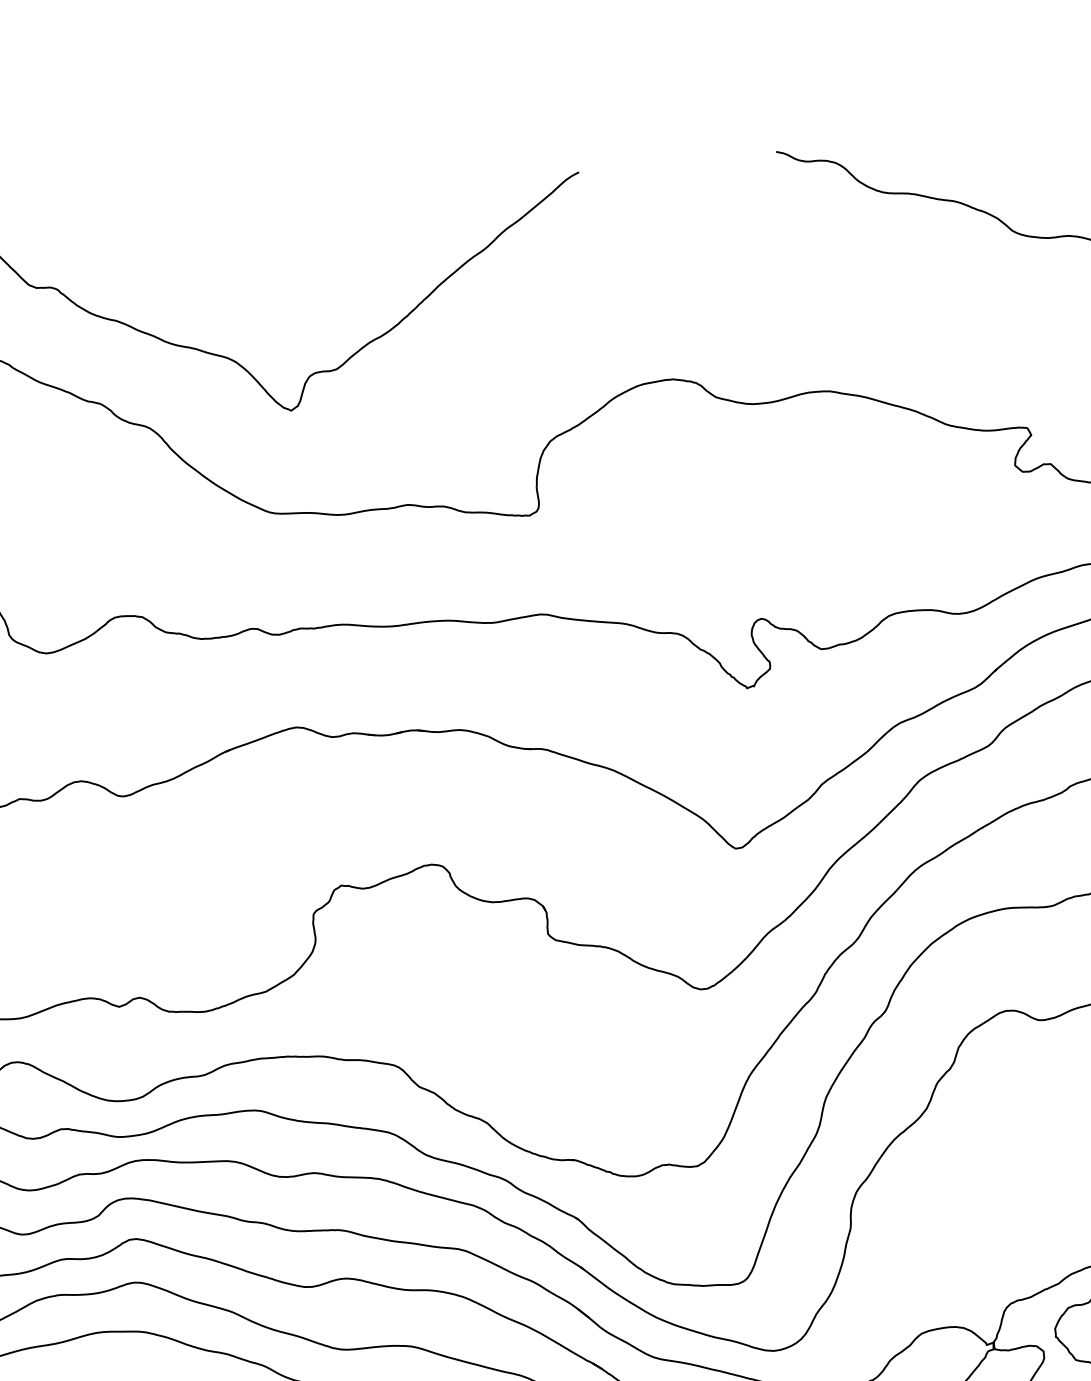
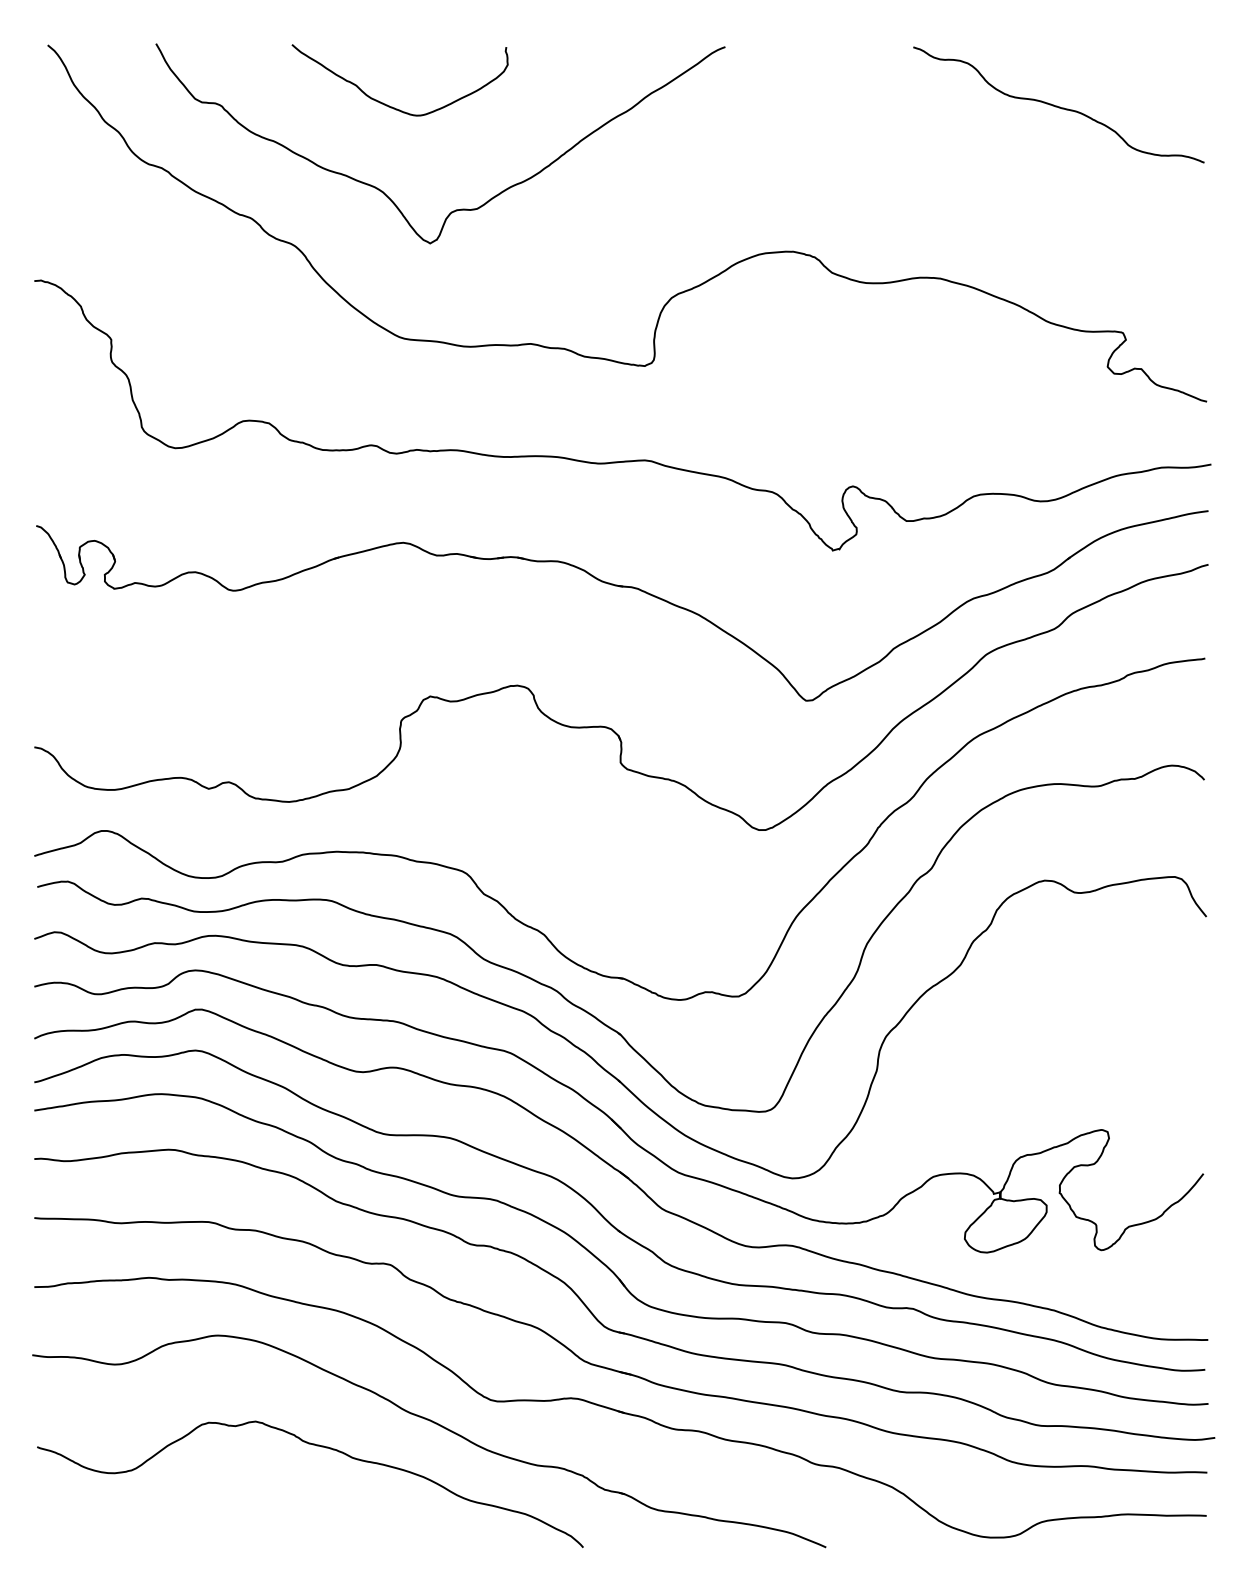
curve: (231, 269) -> (387, 104), added

